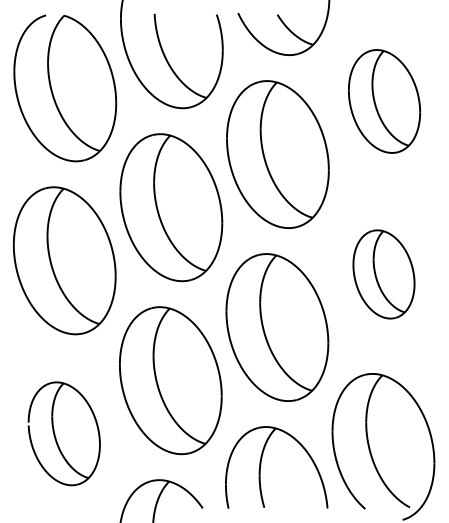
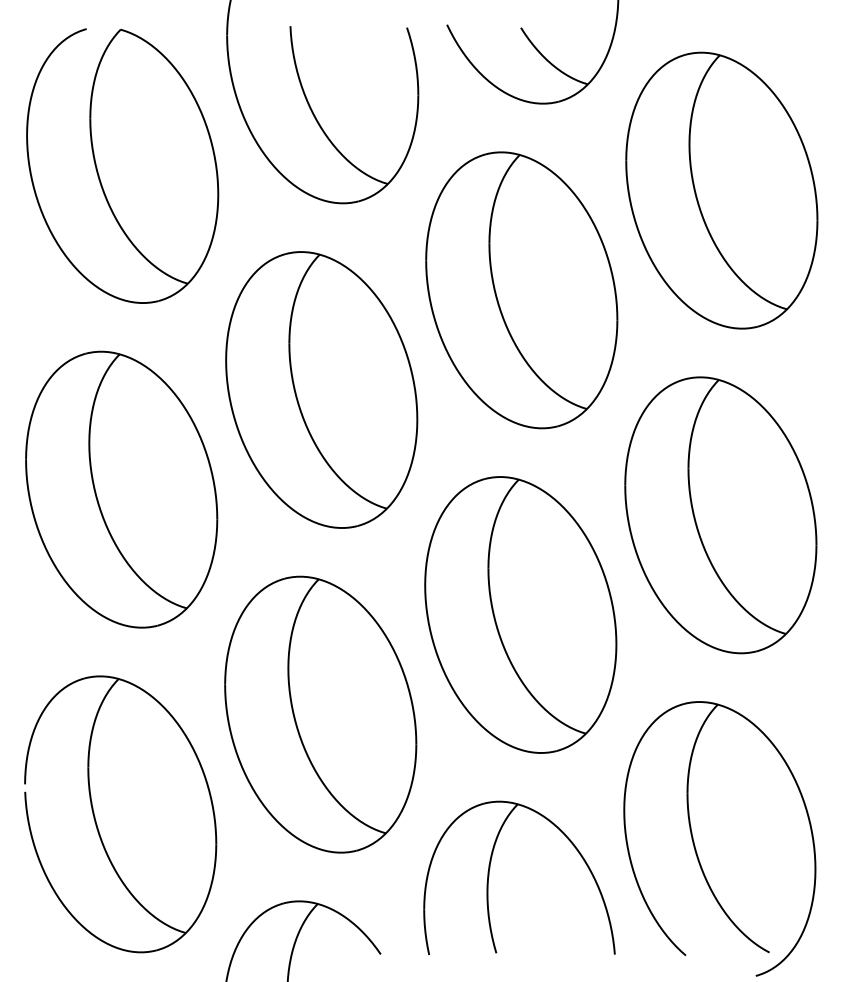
part: (384, 101) -> (721, 190), size x1.43
part: (383, 274) -> (719, 515), size x1.67
part: (64, 433) -> (121, 813), size x1.43

